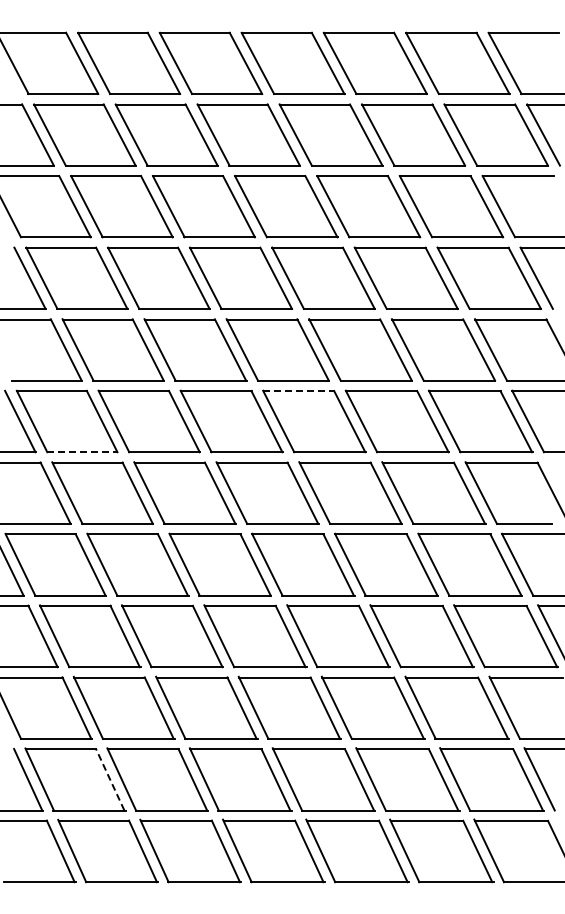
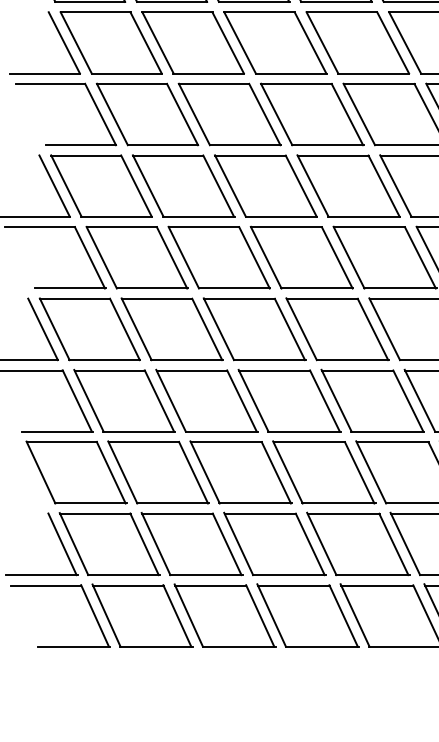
line: (299, 391) -> (333, 156), dashed -> solid
line: (82, 452) -> (116, 217), dashed -> solid
line: (110, 779) -> (144, 544), dashed -> solid

